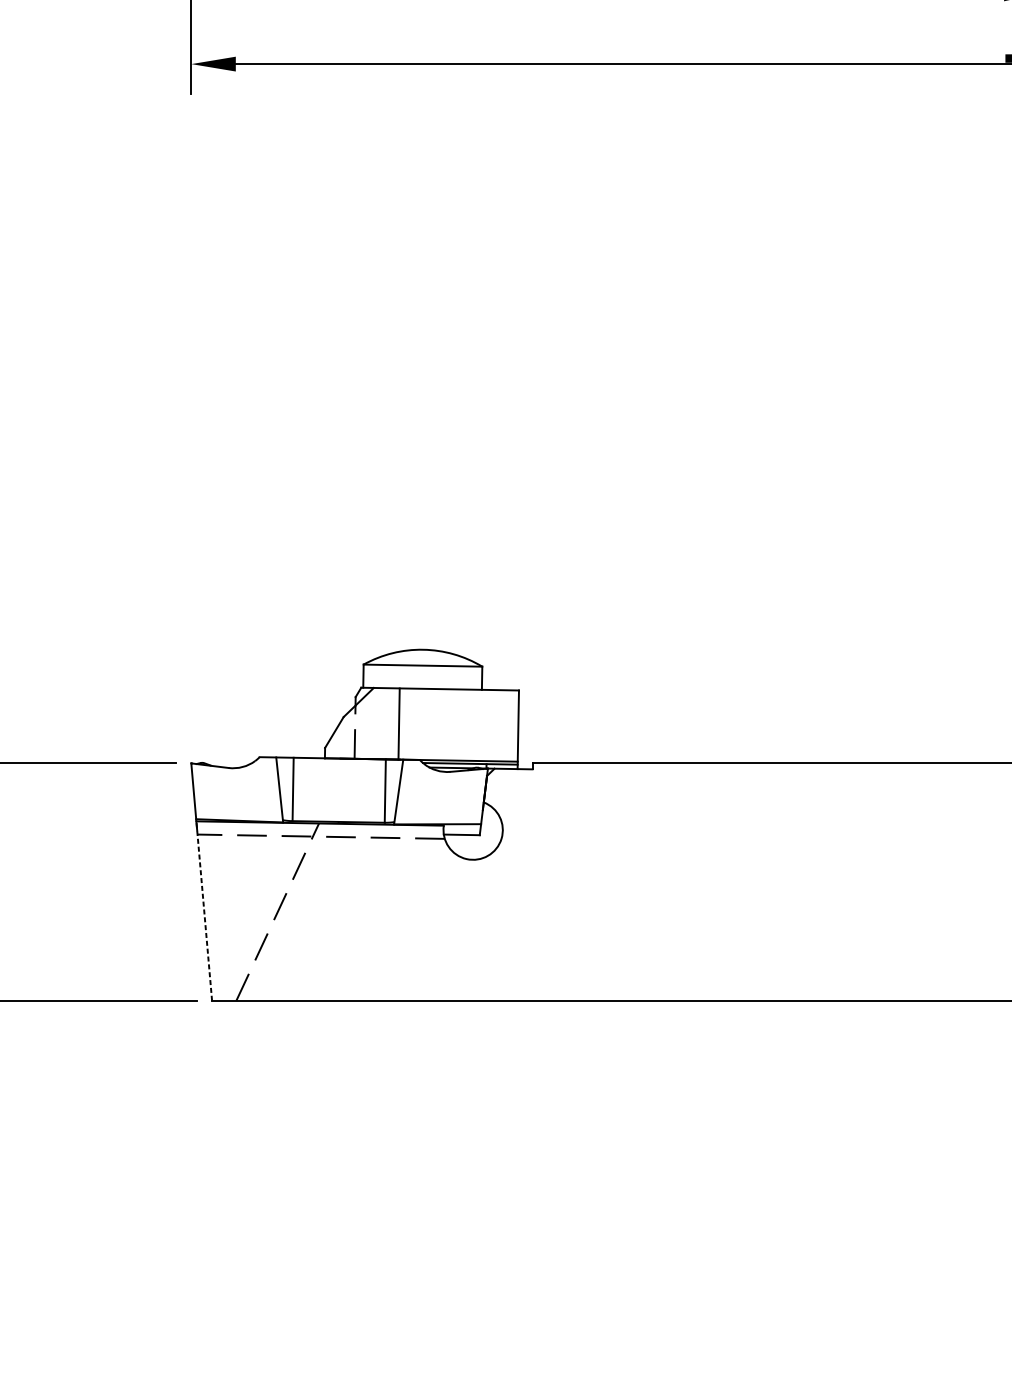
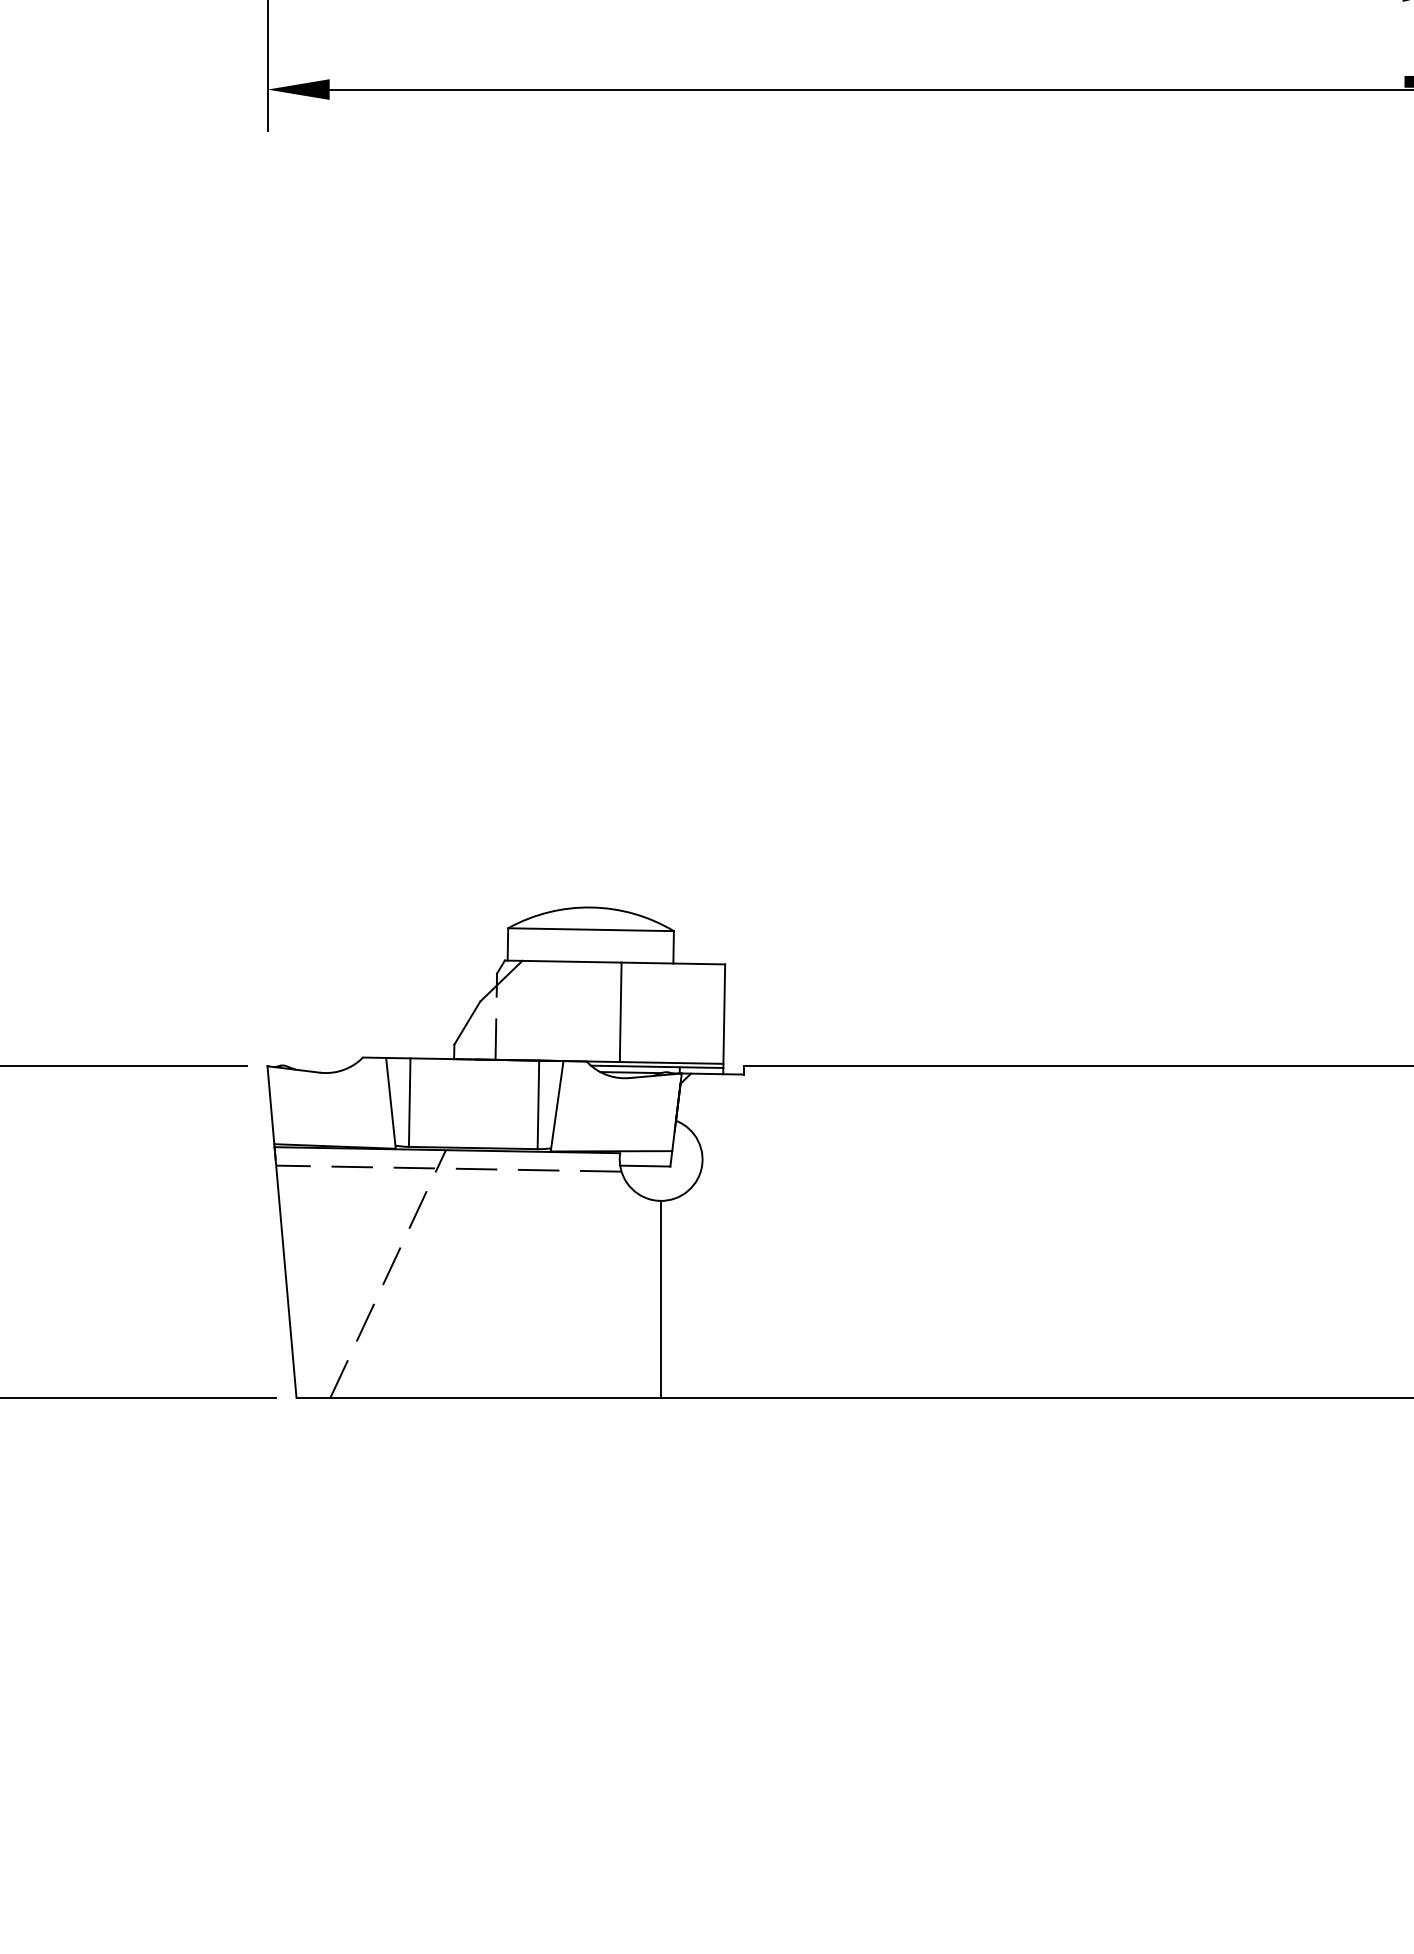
line: (398, 724) -> (620, 1012), moved
line: (204, 911) -> (285, 1272), dashed -> solid
line: (473, 929) -> (661, 1298), added

